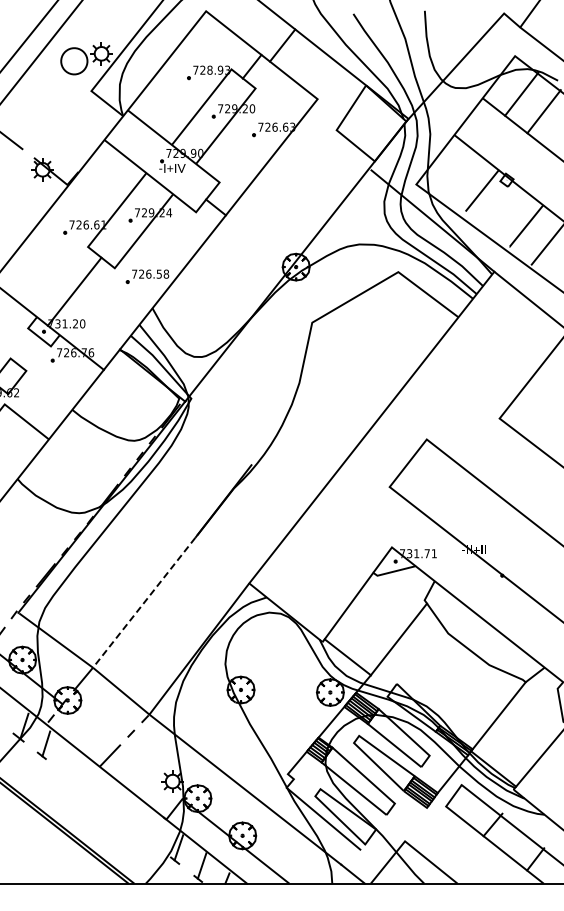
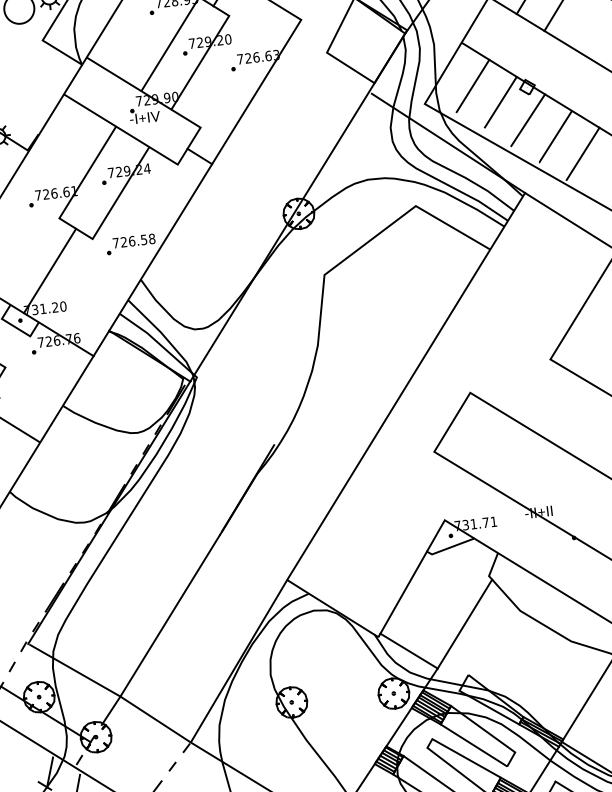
line: (459, 173) -> (472, 85), added
line: (504, 208) -> (528, 119), added
line: (144, 602) -> (170, 615), dashed -> solid

